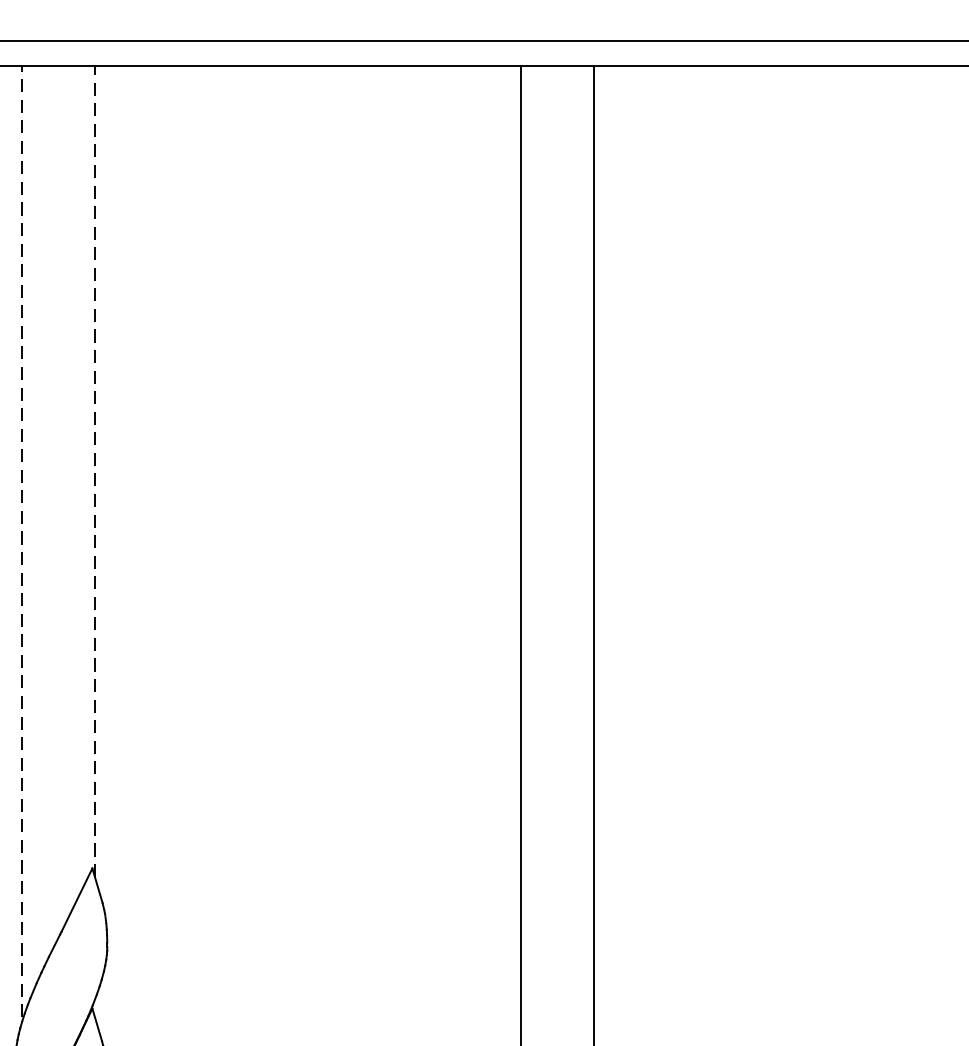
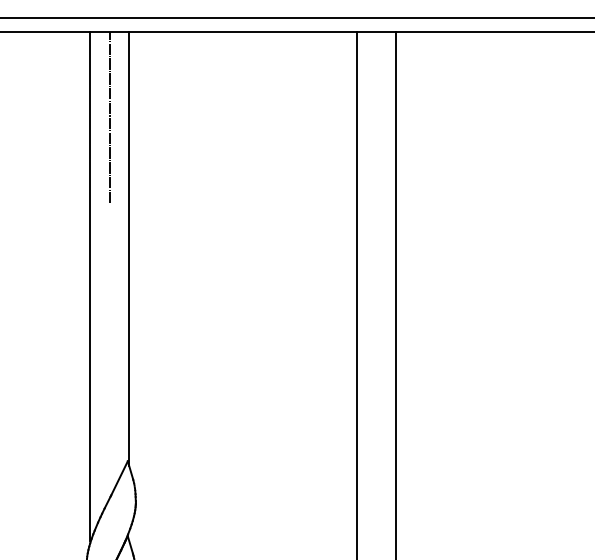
line: (58, 225) -> (109, 117), added
line: (95, 472) -> (129, 249), dashed -> solid
line: (22, 541) -> (90, 286), dashed -> solid

